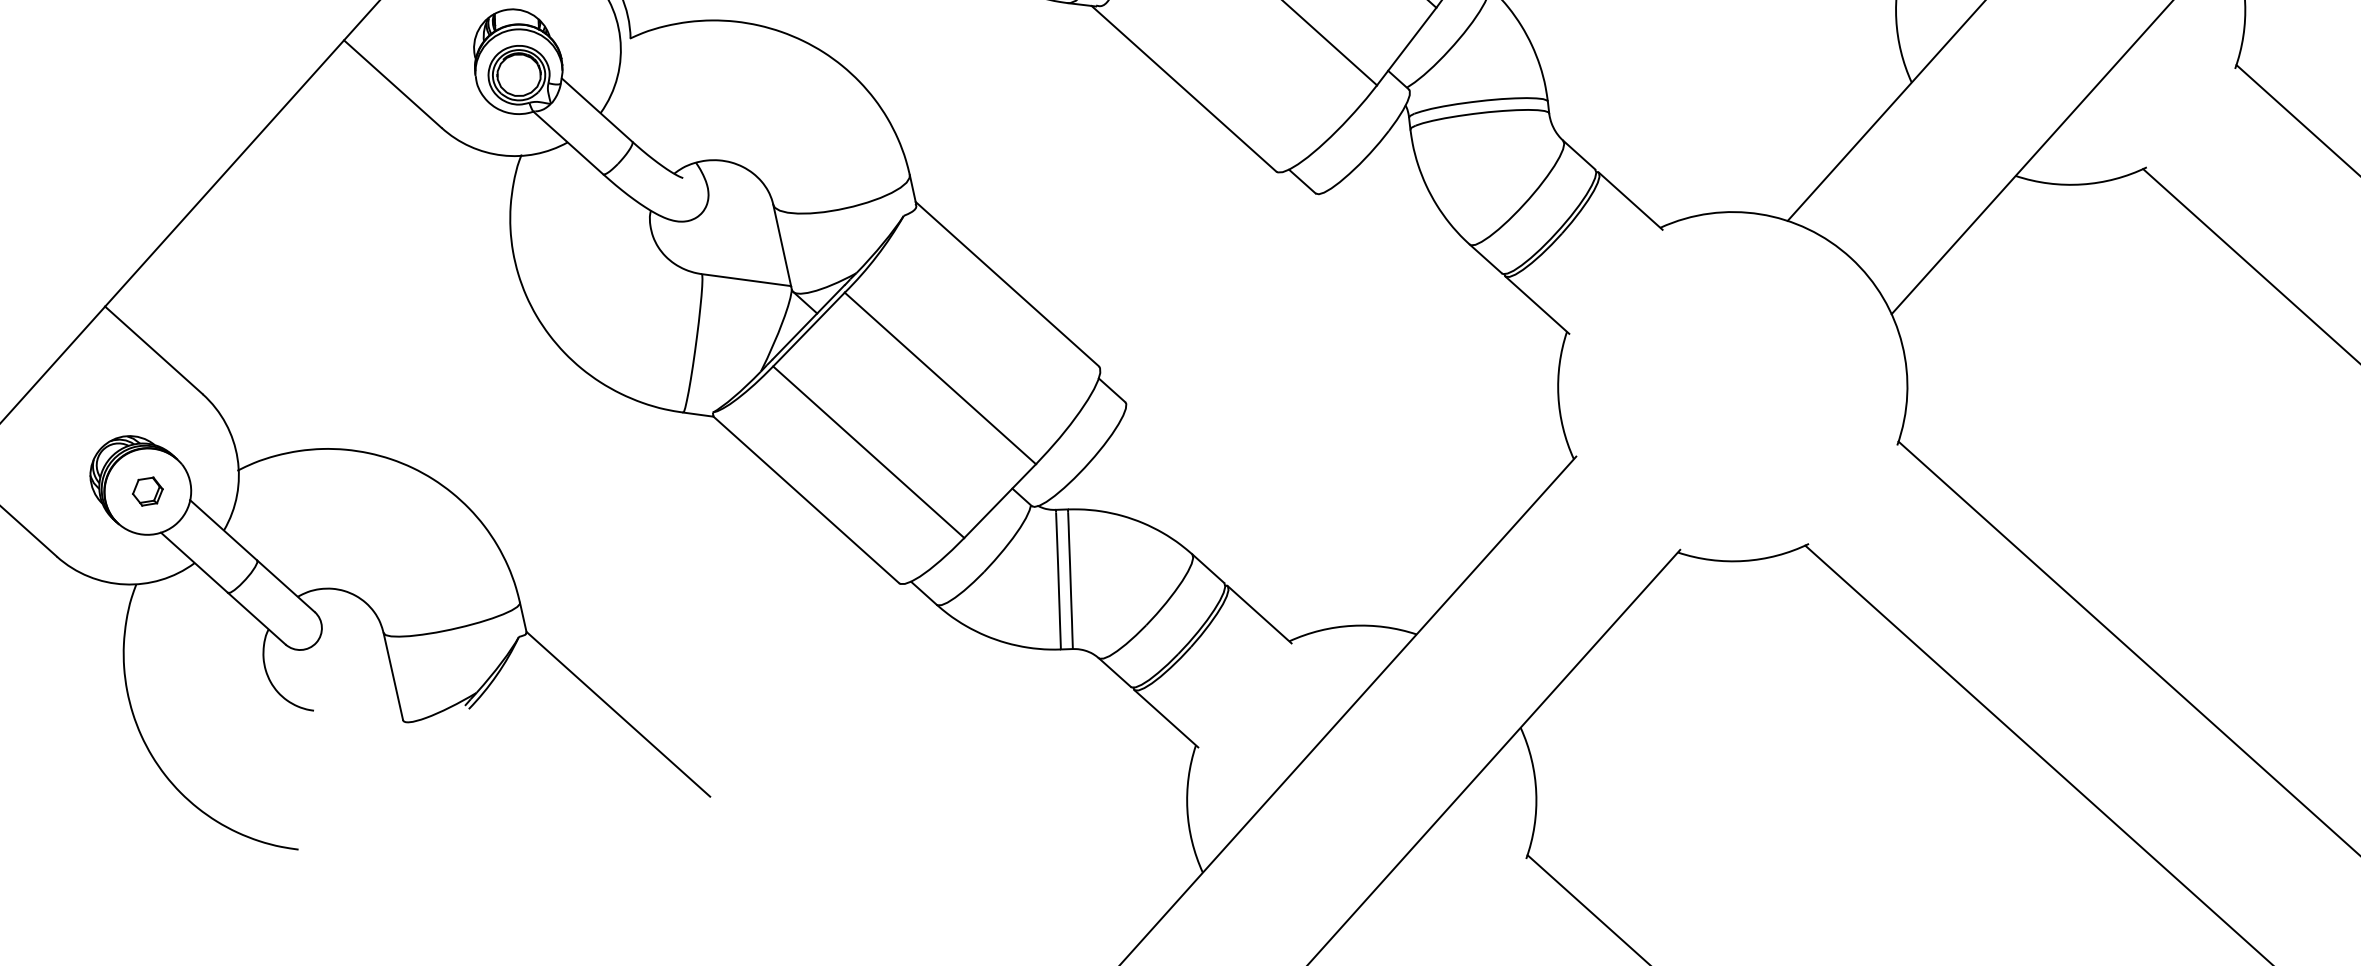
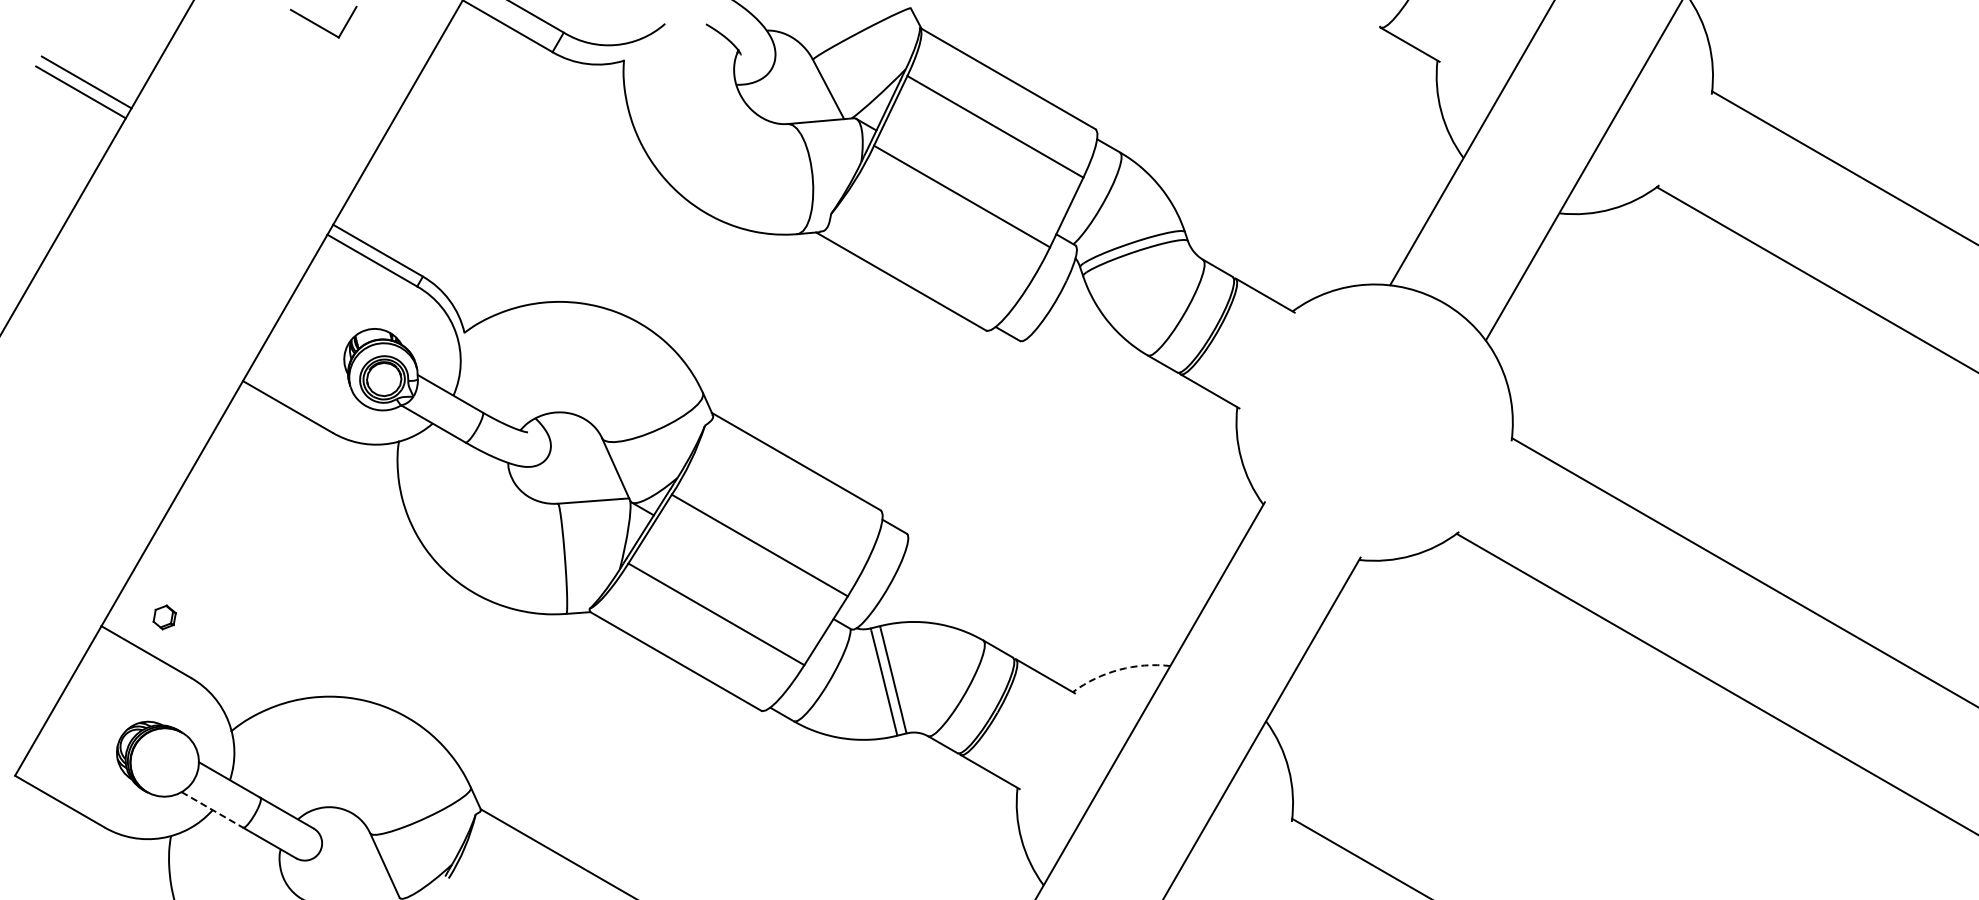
part: (147, 491) -> (164, 617), moved
line: (194, 562) -> (212, 809), solid -> dashed
arc: (1352, 625) -> (1119, 669), solid -> dashed

